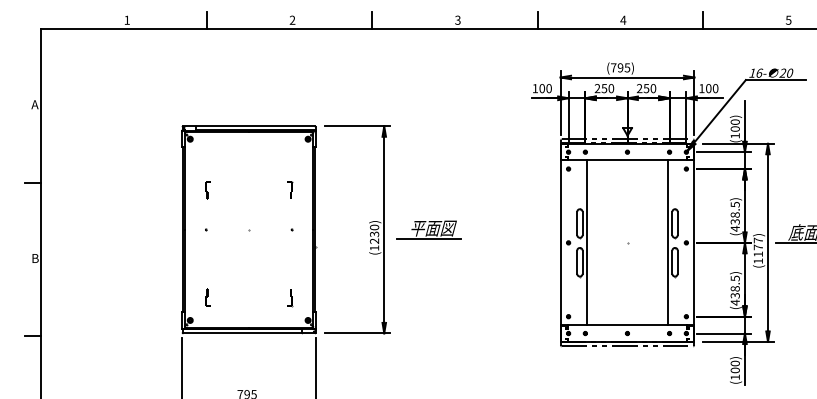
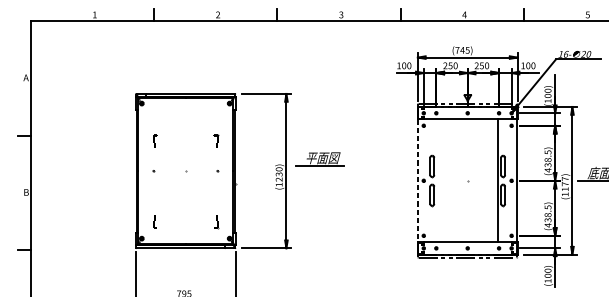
text: (620, 67) -> (462, 50), (795) -> (745)
part: (428, 229) -> (319, 158), moved
line: (586, 242) -> (437, 180), removed
line: (561, 243) -> (418, 181), solid -> dashed

